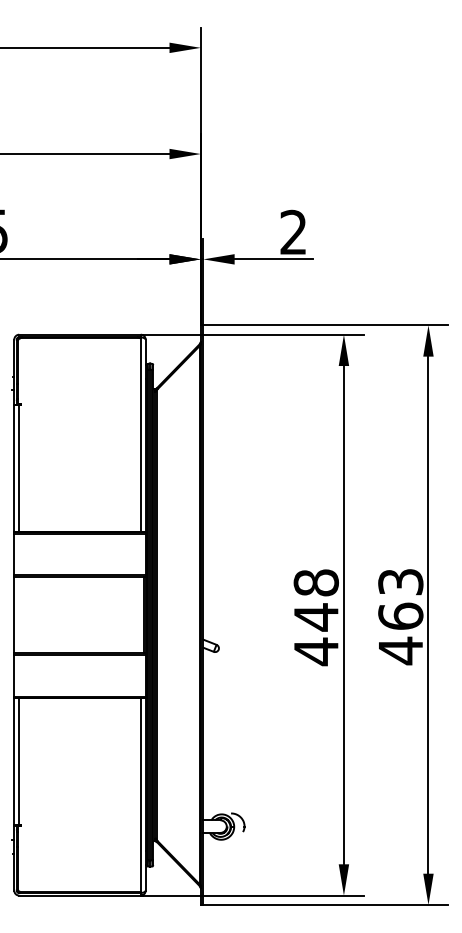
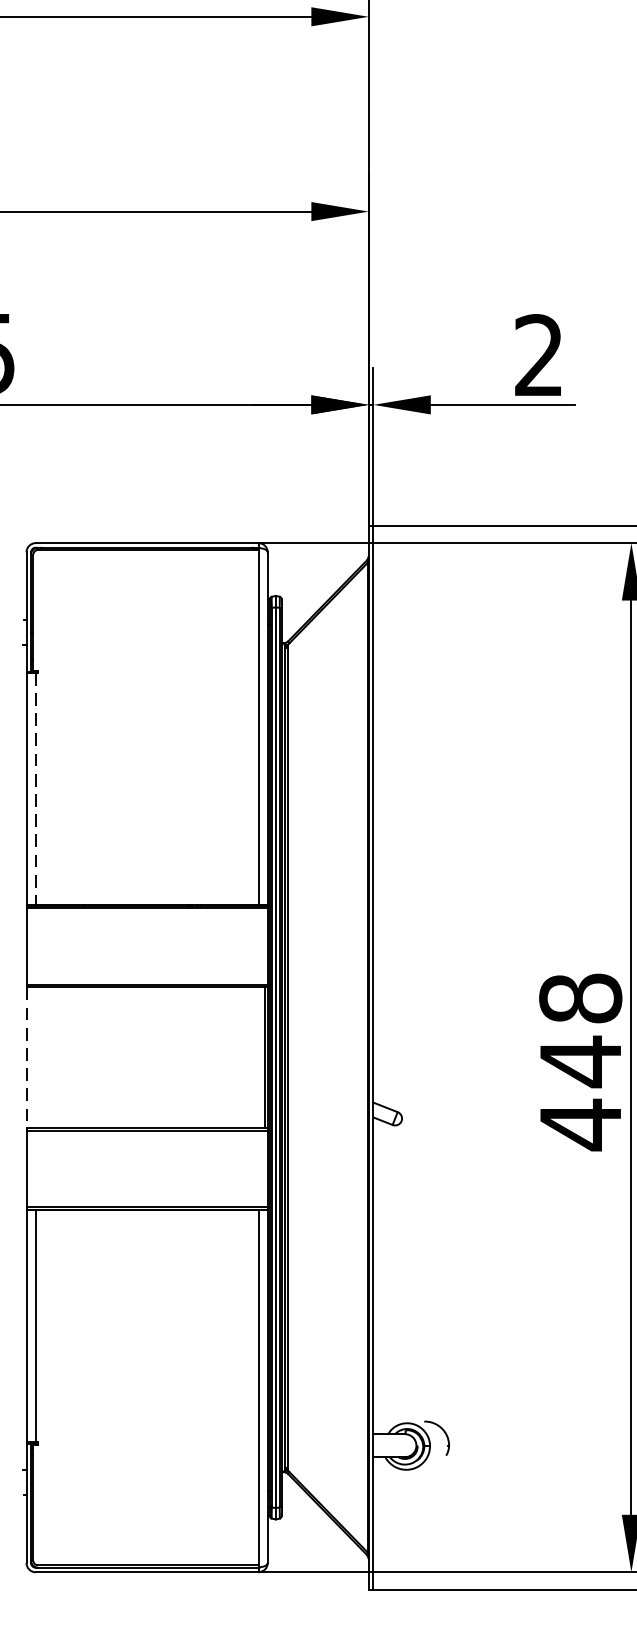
line: (19, 469) -> (36, 790), solid -> dashed
line: (14, 615) -> (26, 1058), solid -> dashed

